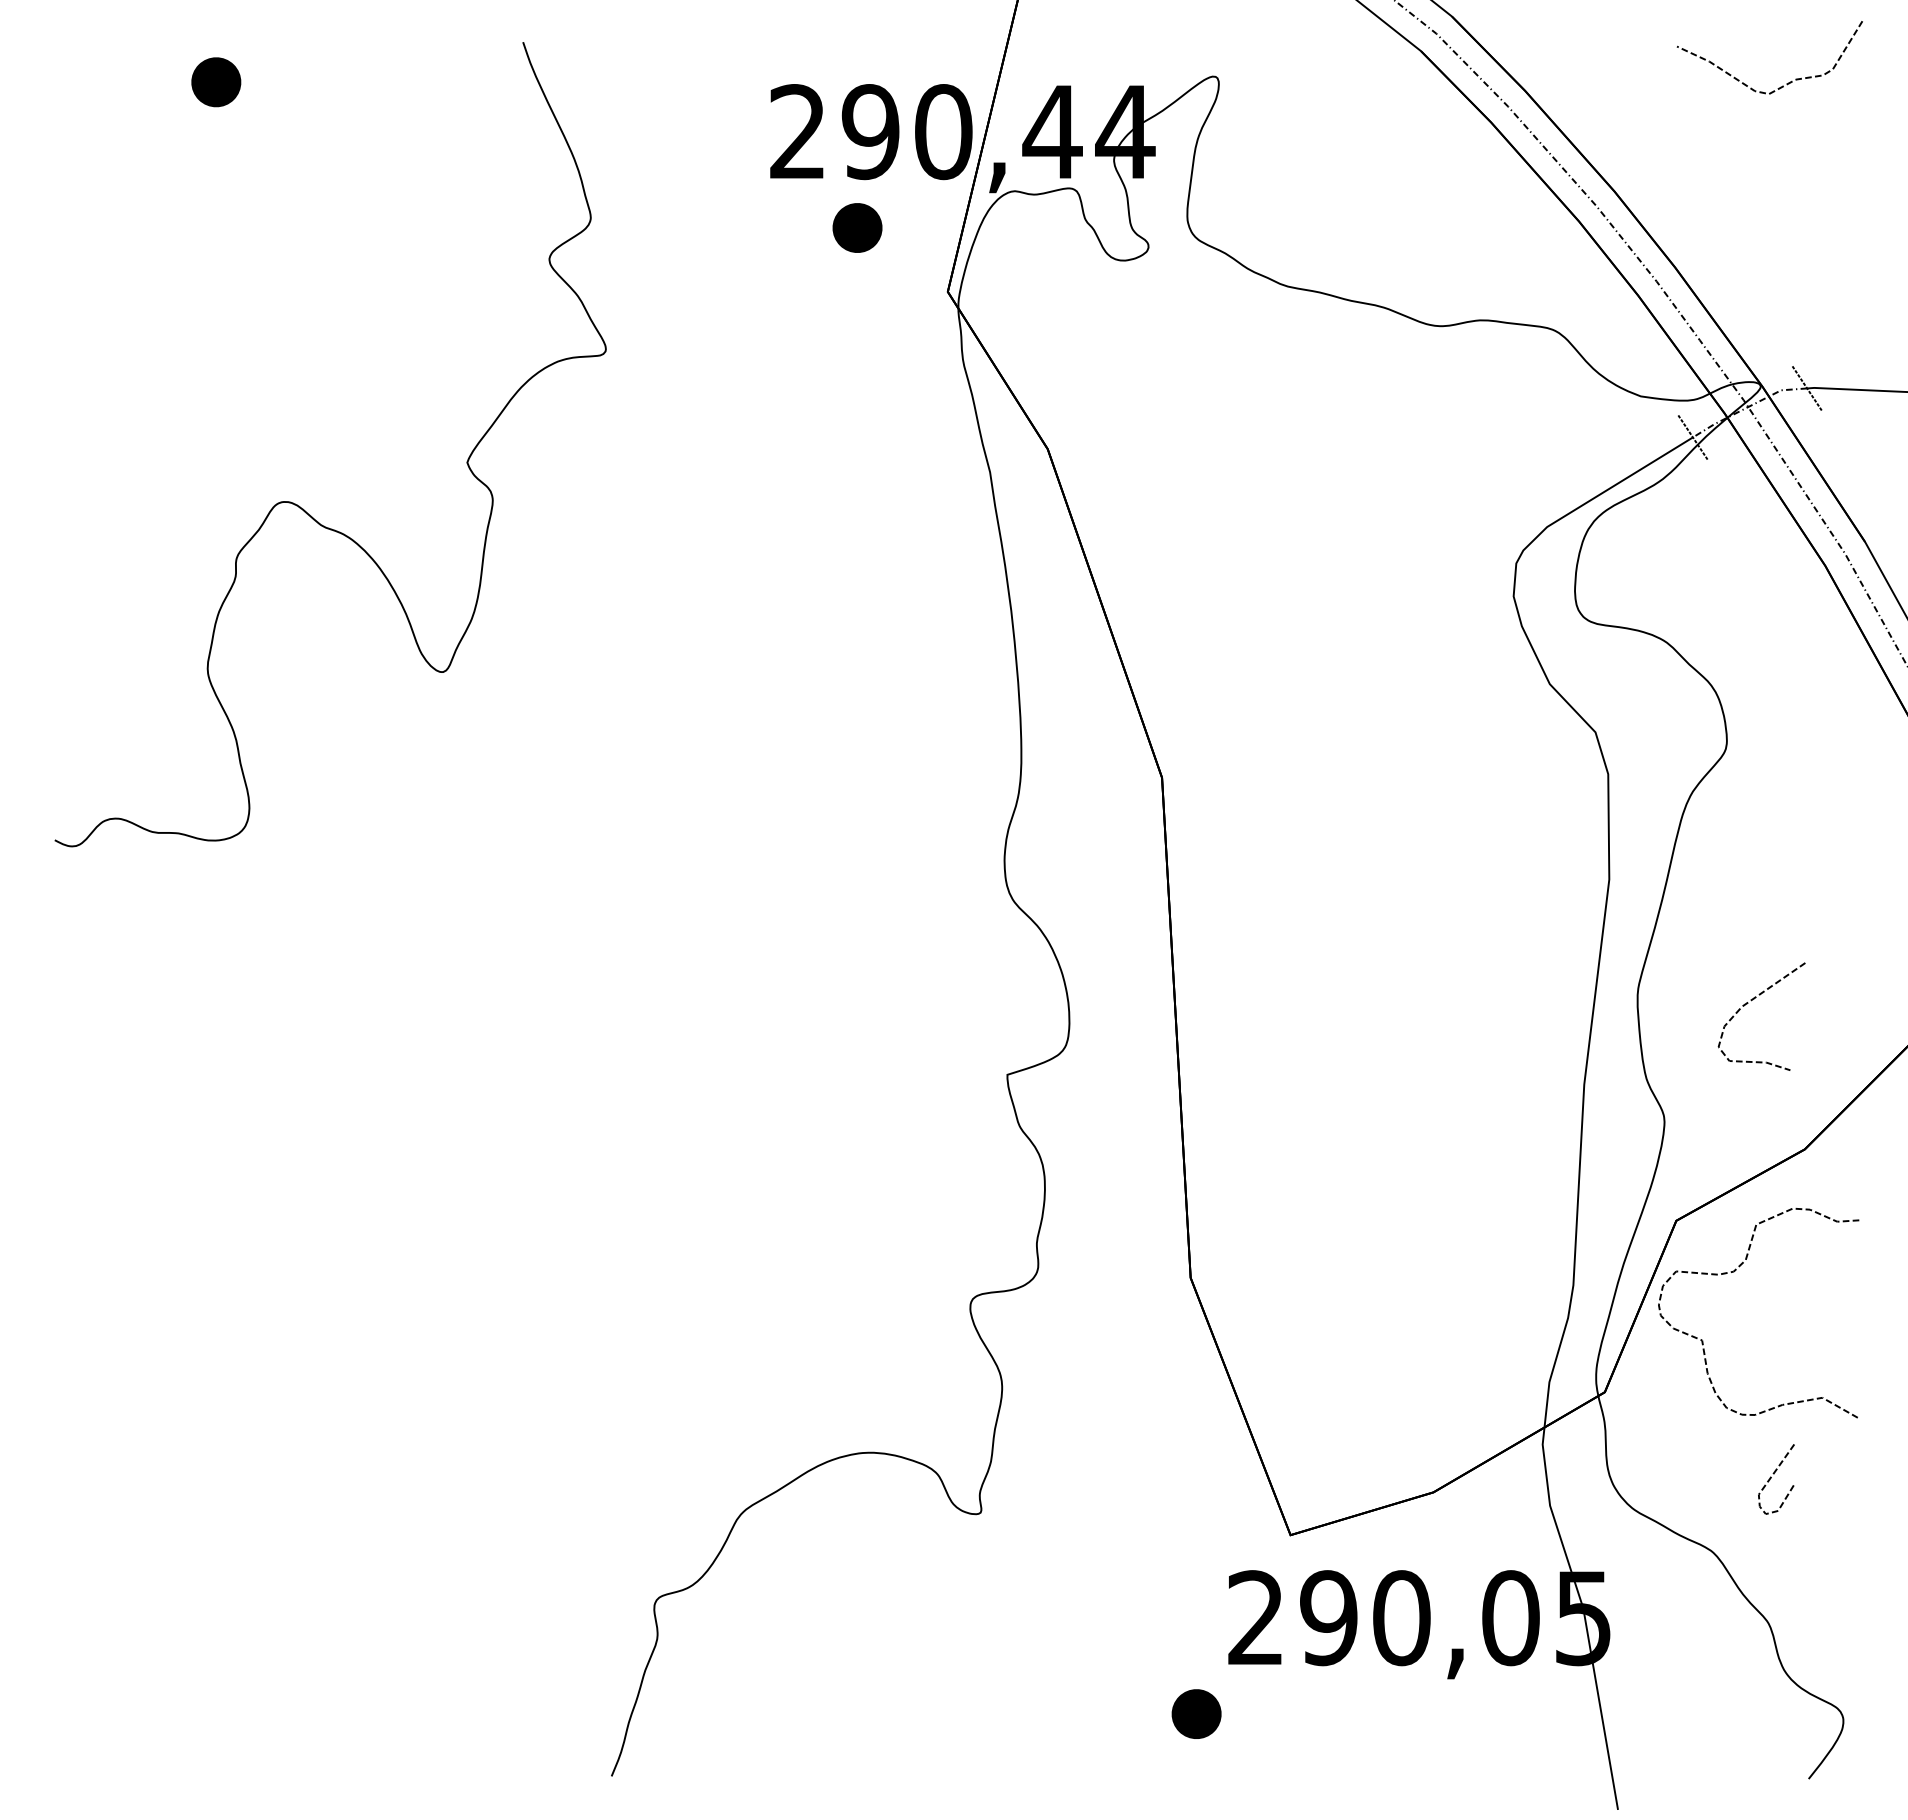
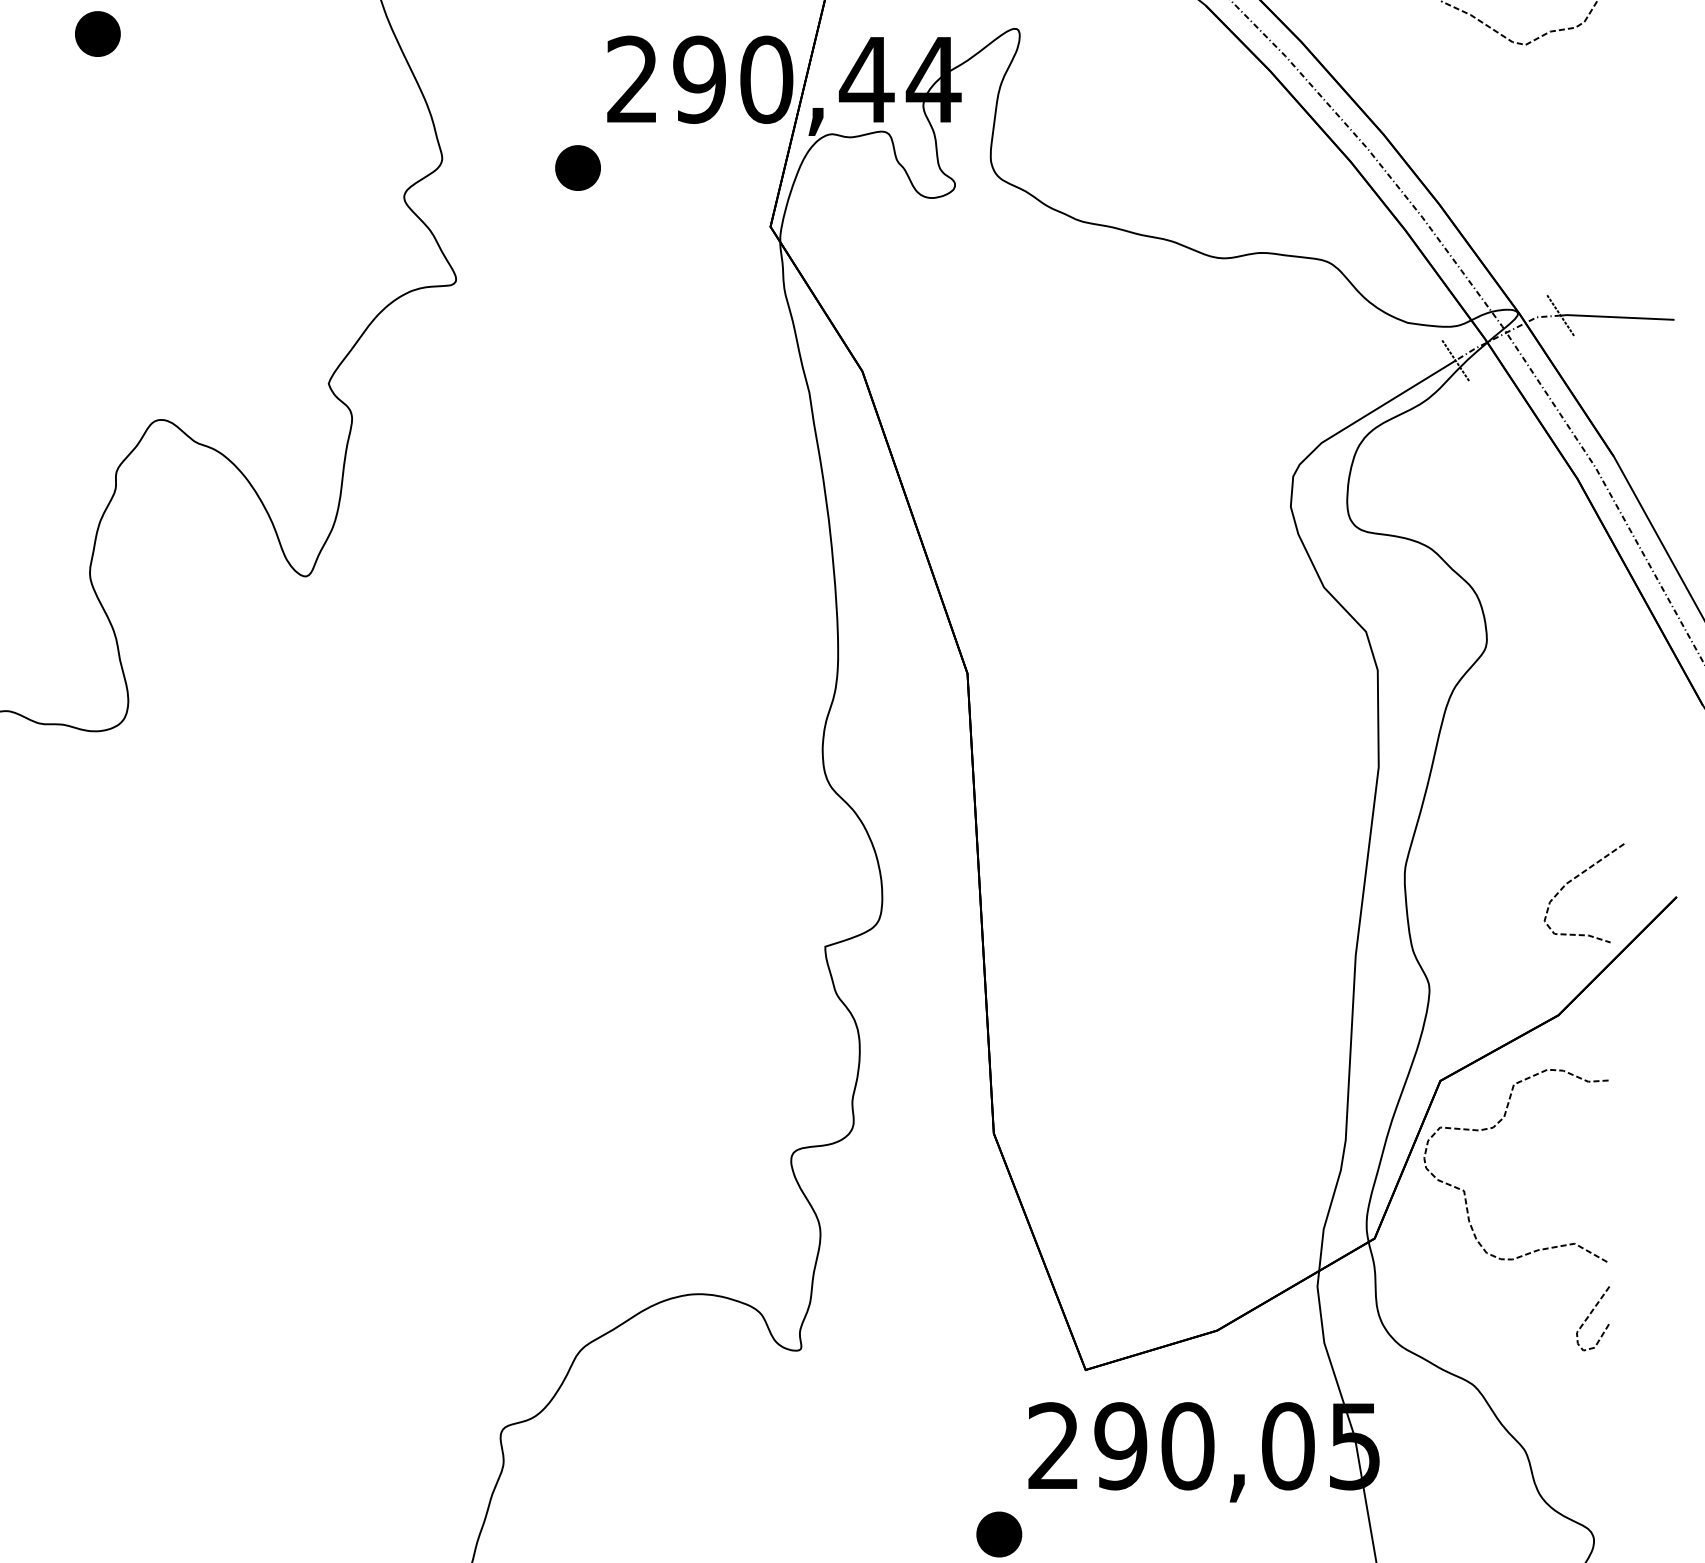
part: (857, 227) -> (578, 167), moved
curve: (1751, 1001) -> (1574, 879), moved
curve: (1771, 1478) -> (1588, 1317), moved

